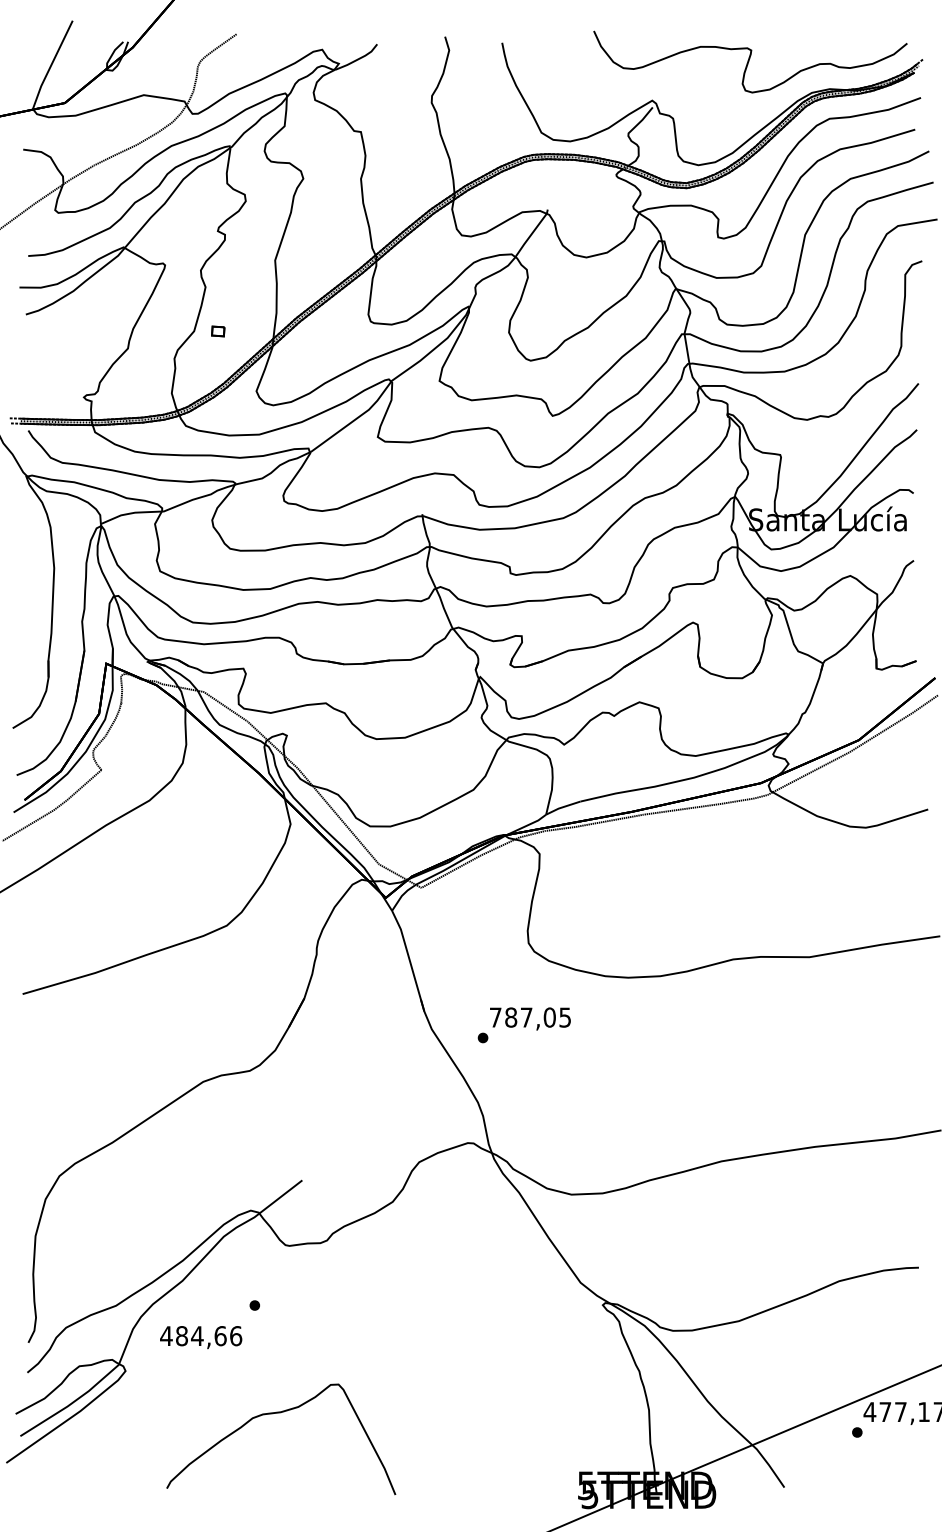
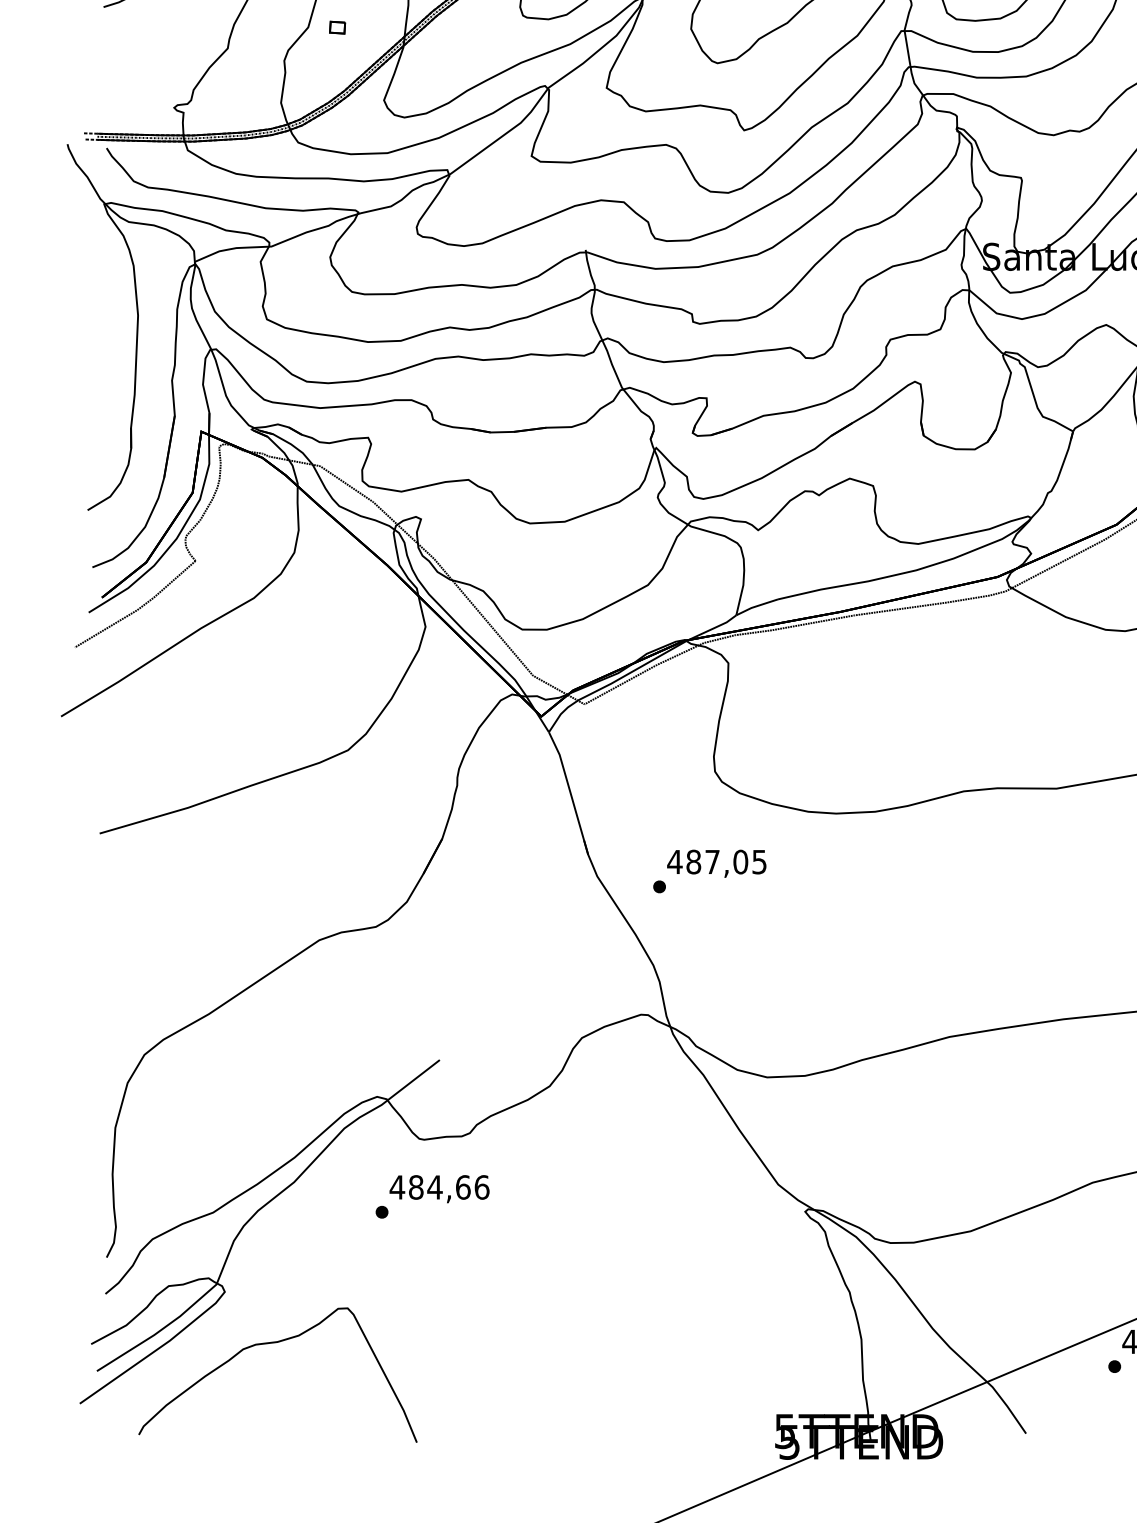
text: (495, 1017) -> (674, 861), 787,05 -> 487,05
text: (201, 1337) -> (440, 1189), moved
curve: (280, 1413) -> (277, 1343), moved

